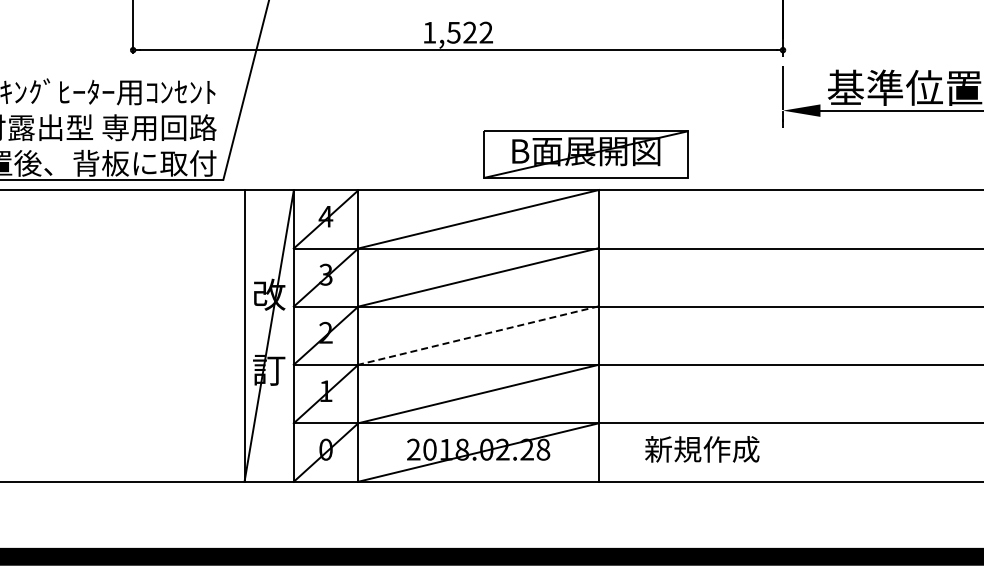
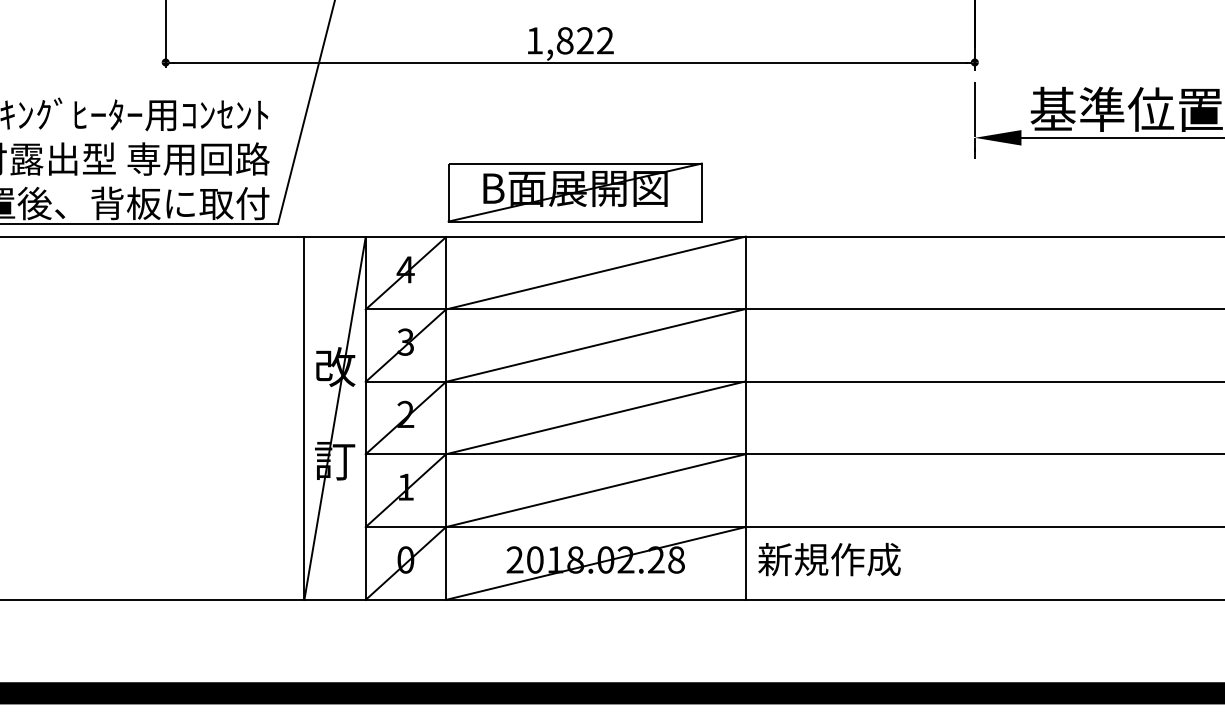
text: (453, 32) -> (564, 40), 1,522 -> 1,822
part: (585, 154) -> (574, 192), moved
line: (478, 335) -> (595, 417), dashed -> solid
text: (702, 449) -> (829, 559), moved

